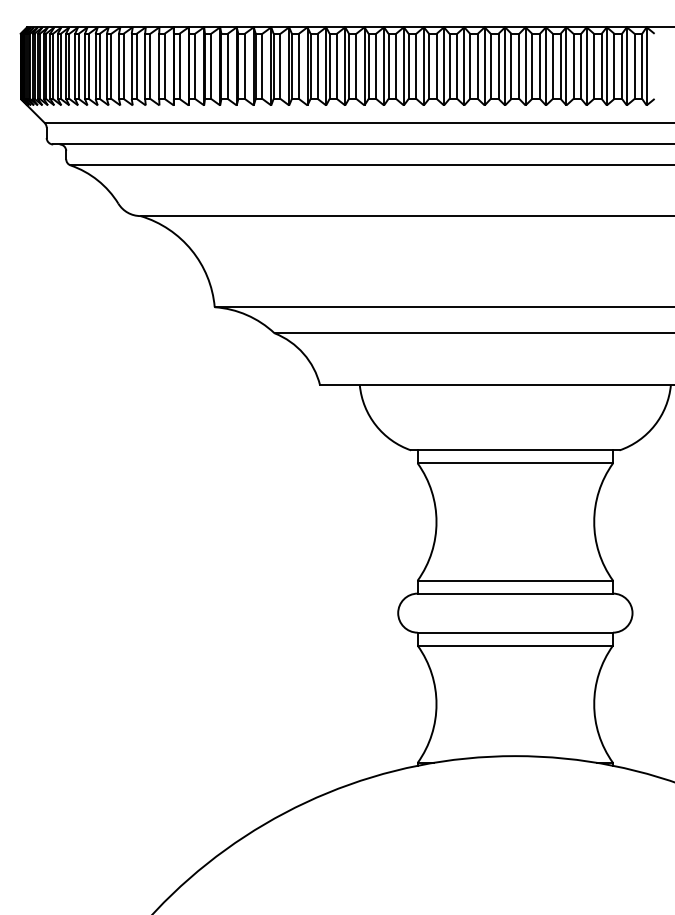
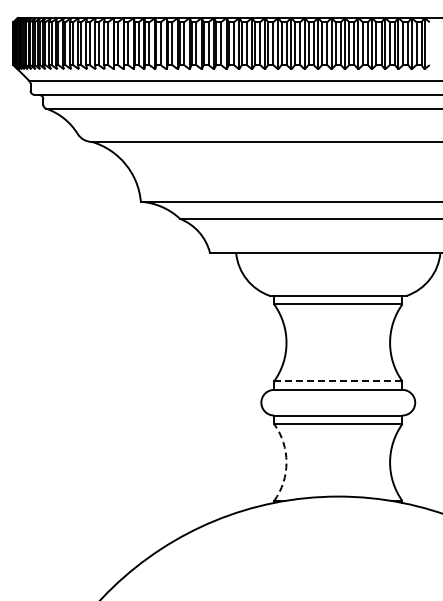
line: (514, 580) -> (337, 381), solid -> dashed
arc: (436, 704) -> (286, 462), solid -> dashed

